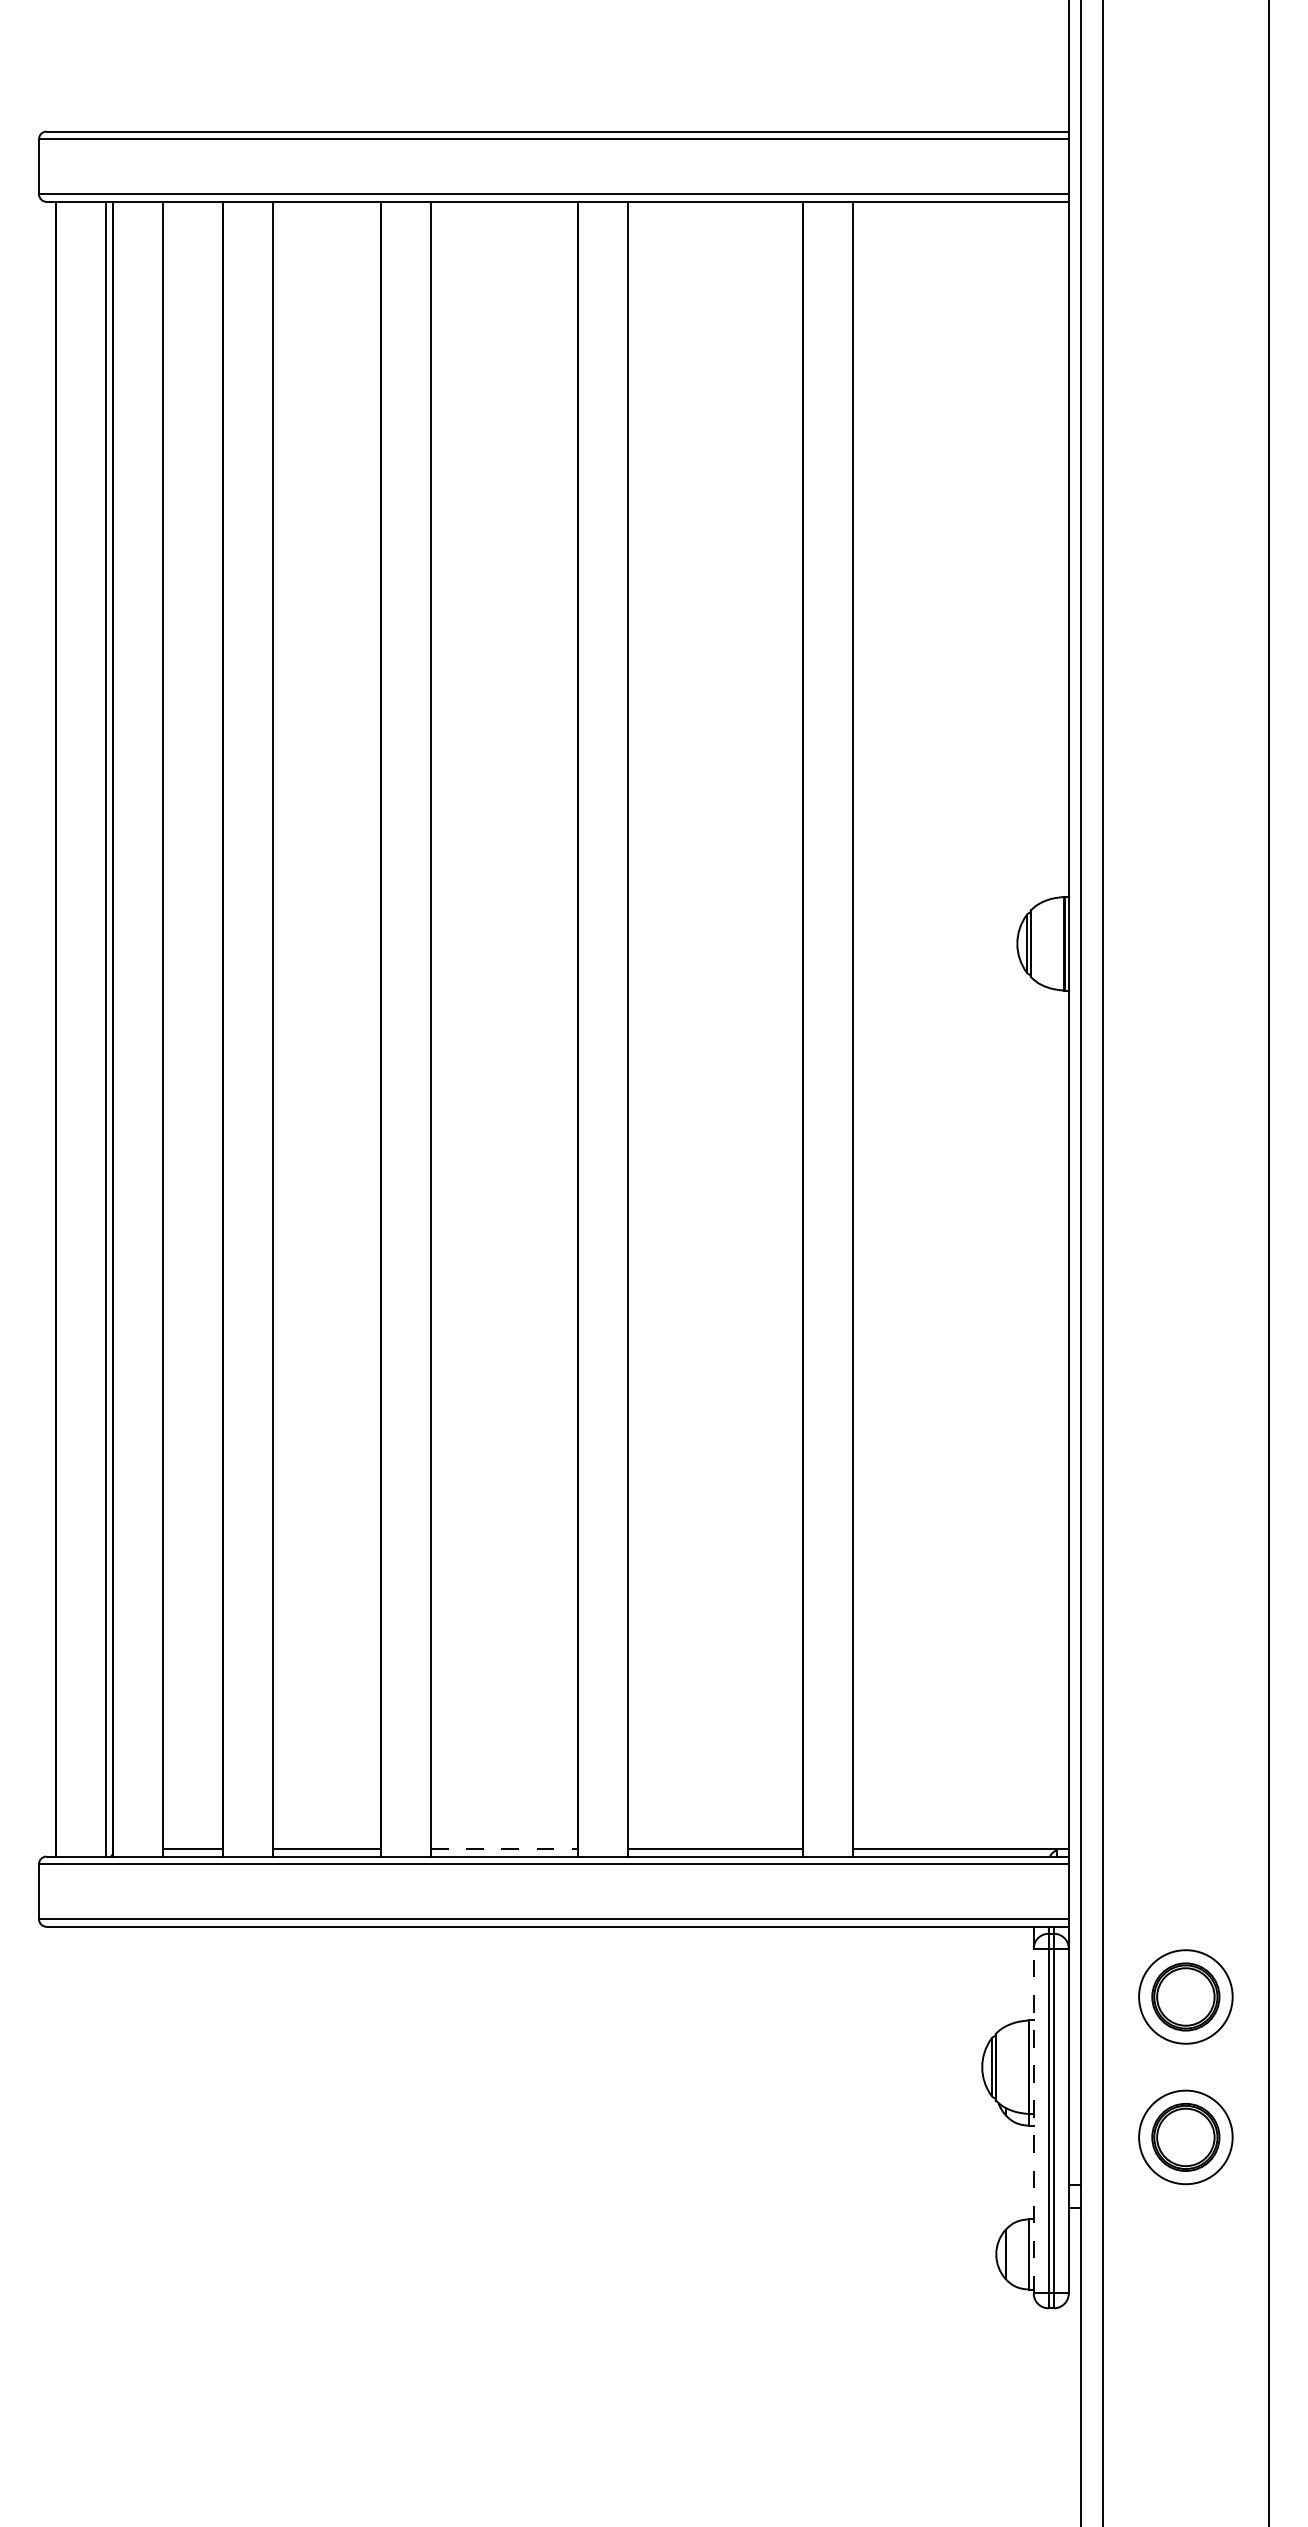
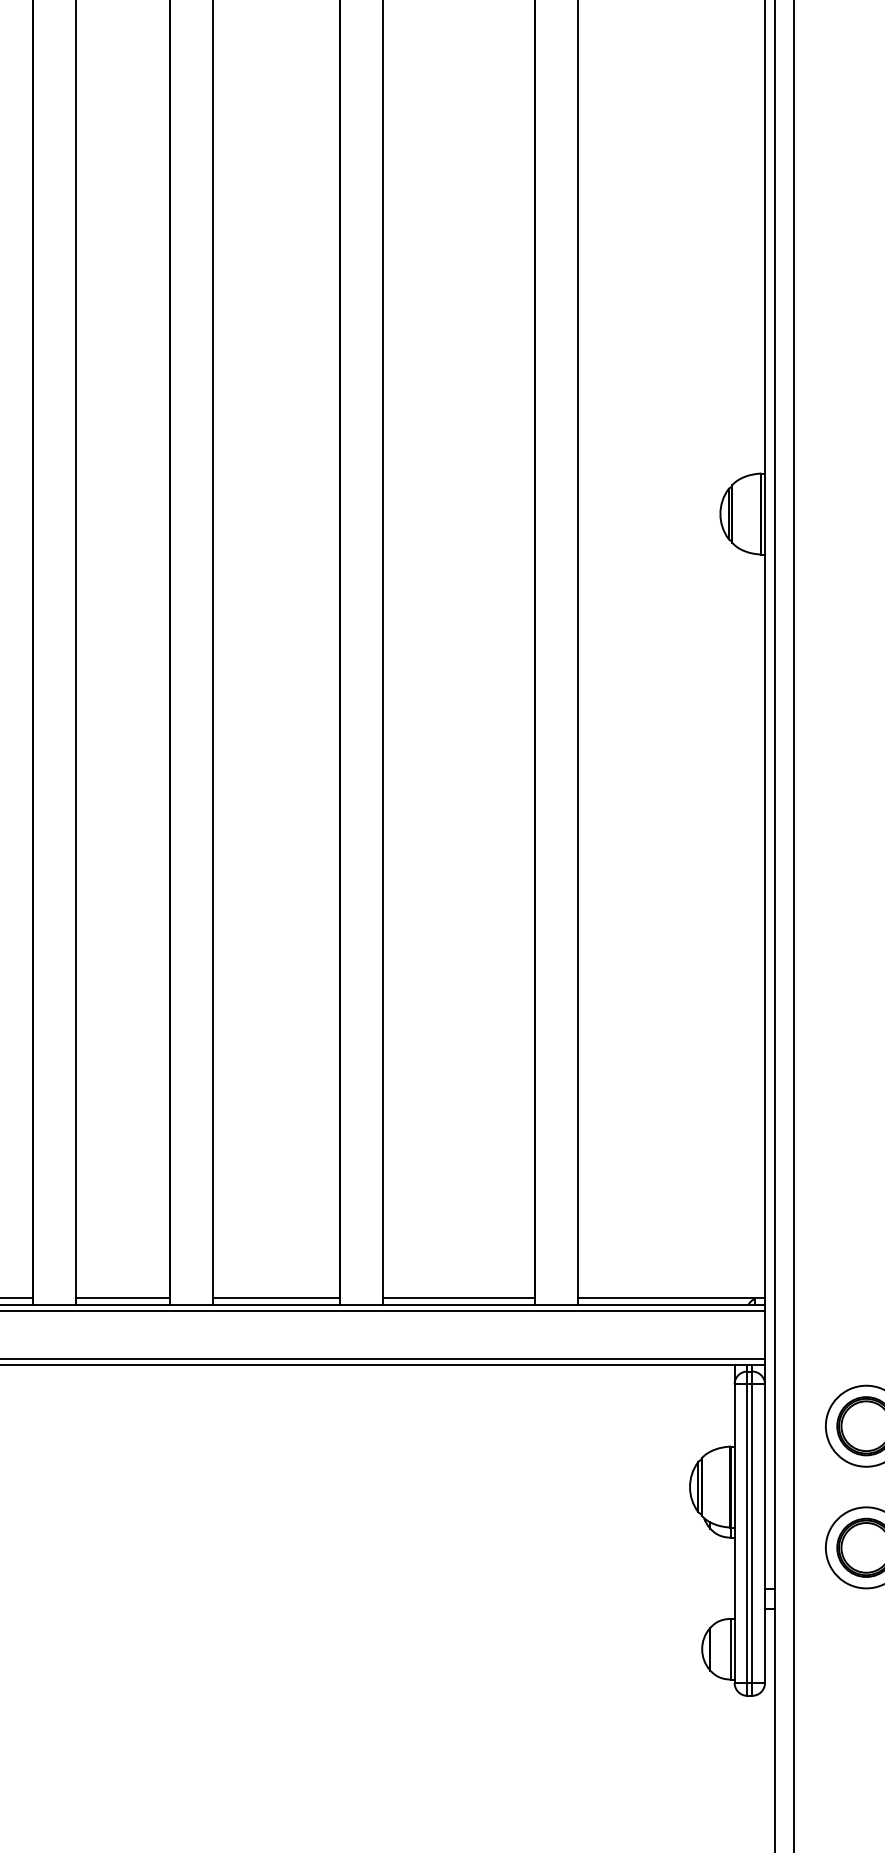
line: (505, 1849) -> (277, 1298), dashed -> solid
line: (1033, 2120) -> (734, 1533), dashed -> solid

